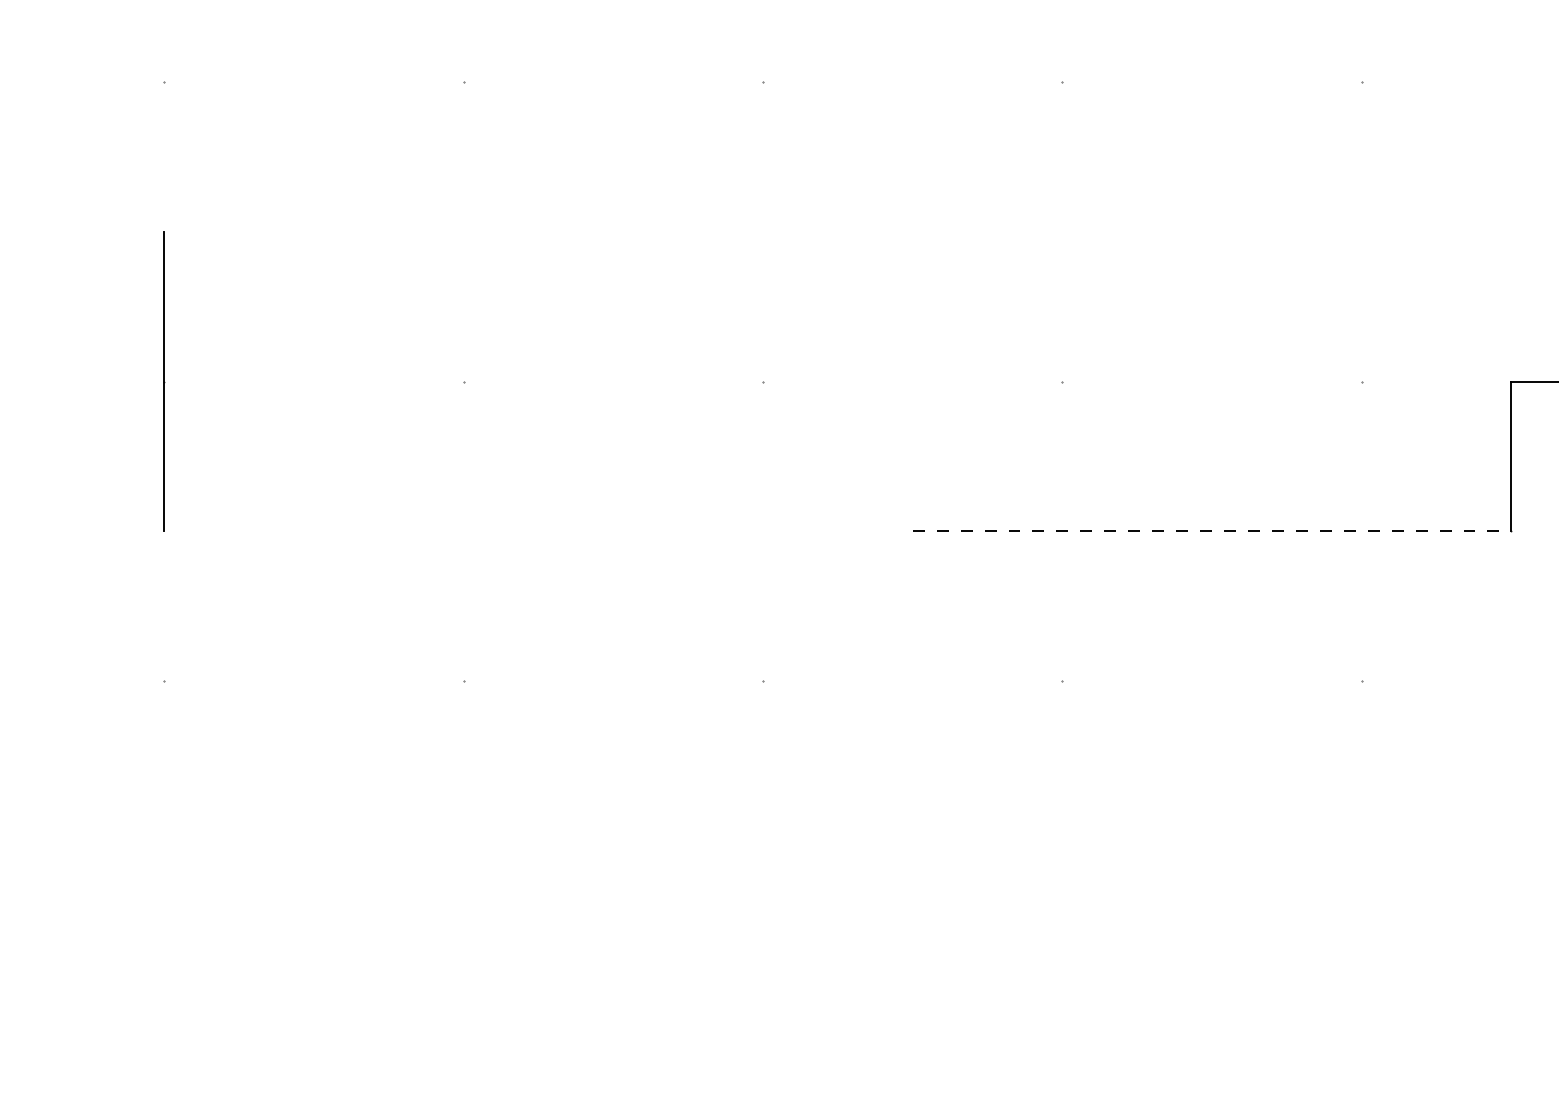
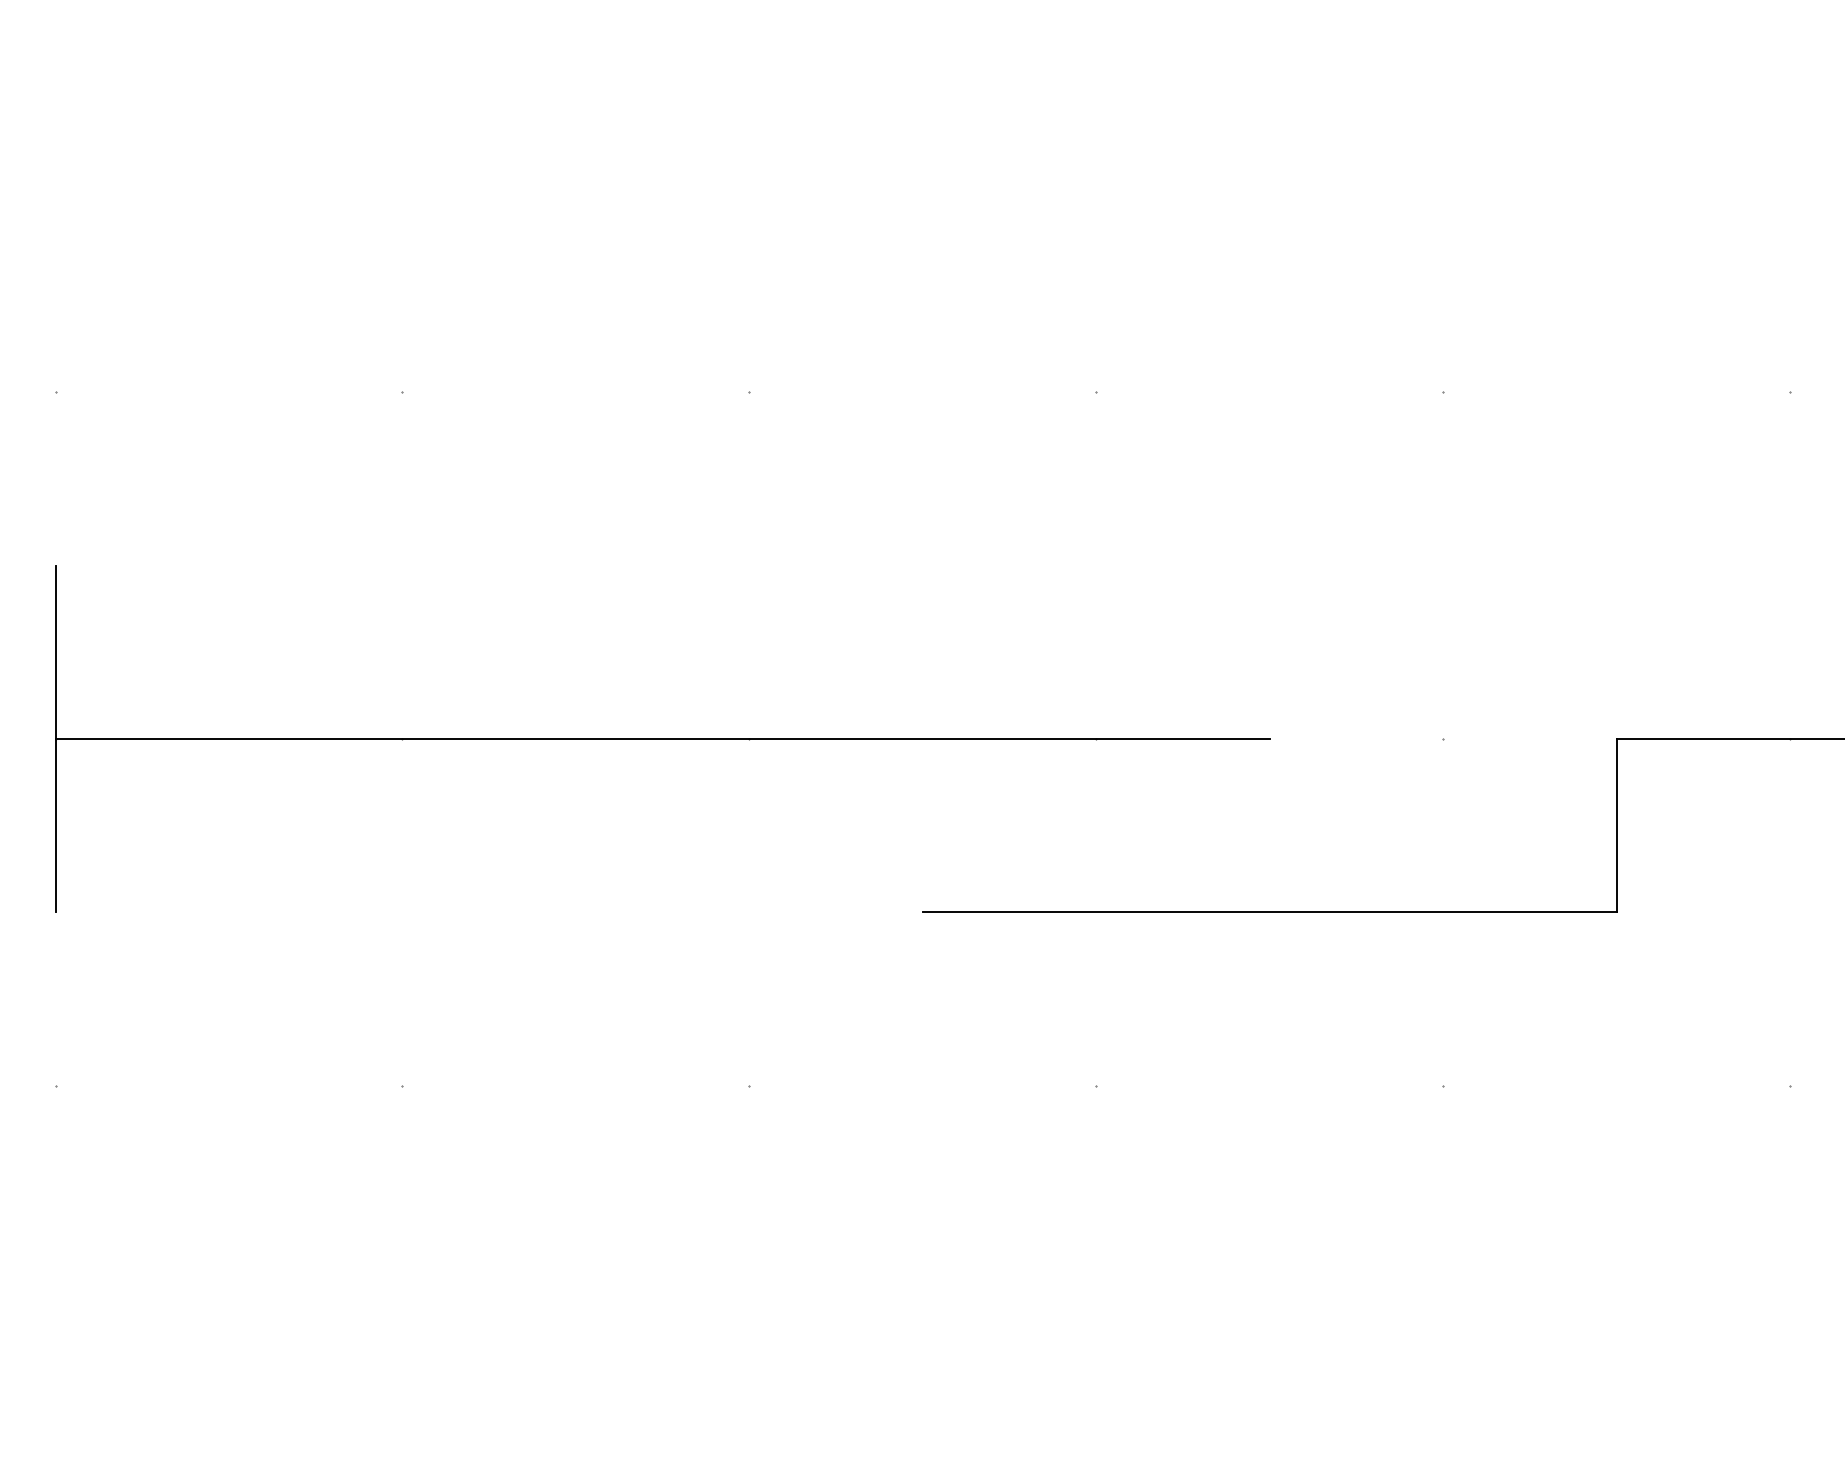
line: (688, 382) -> (662, 739), added
line: (1211, 531) -> (1269, 912), dashed -> solid

